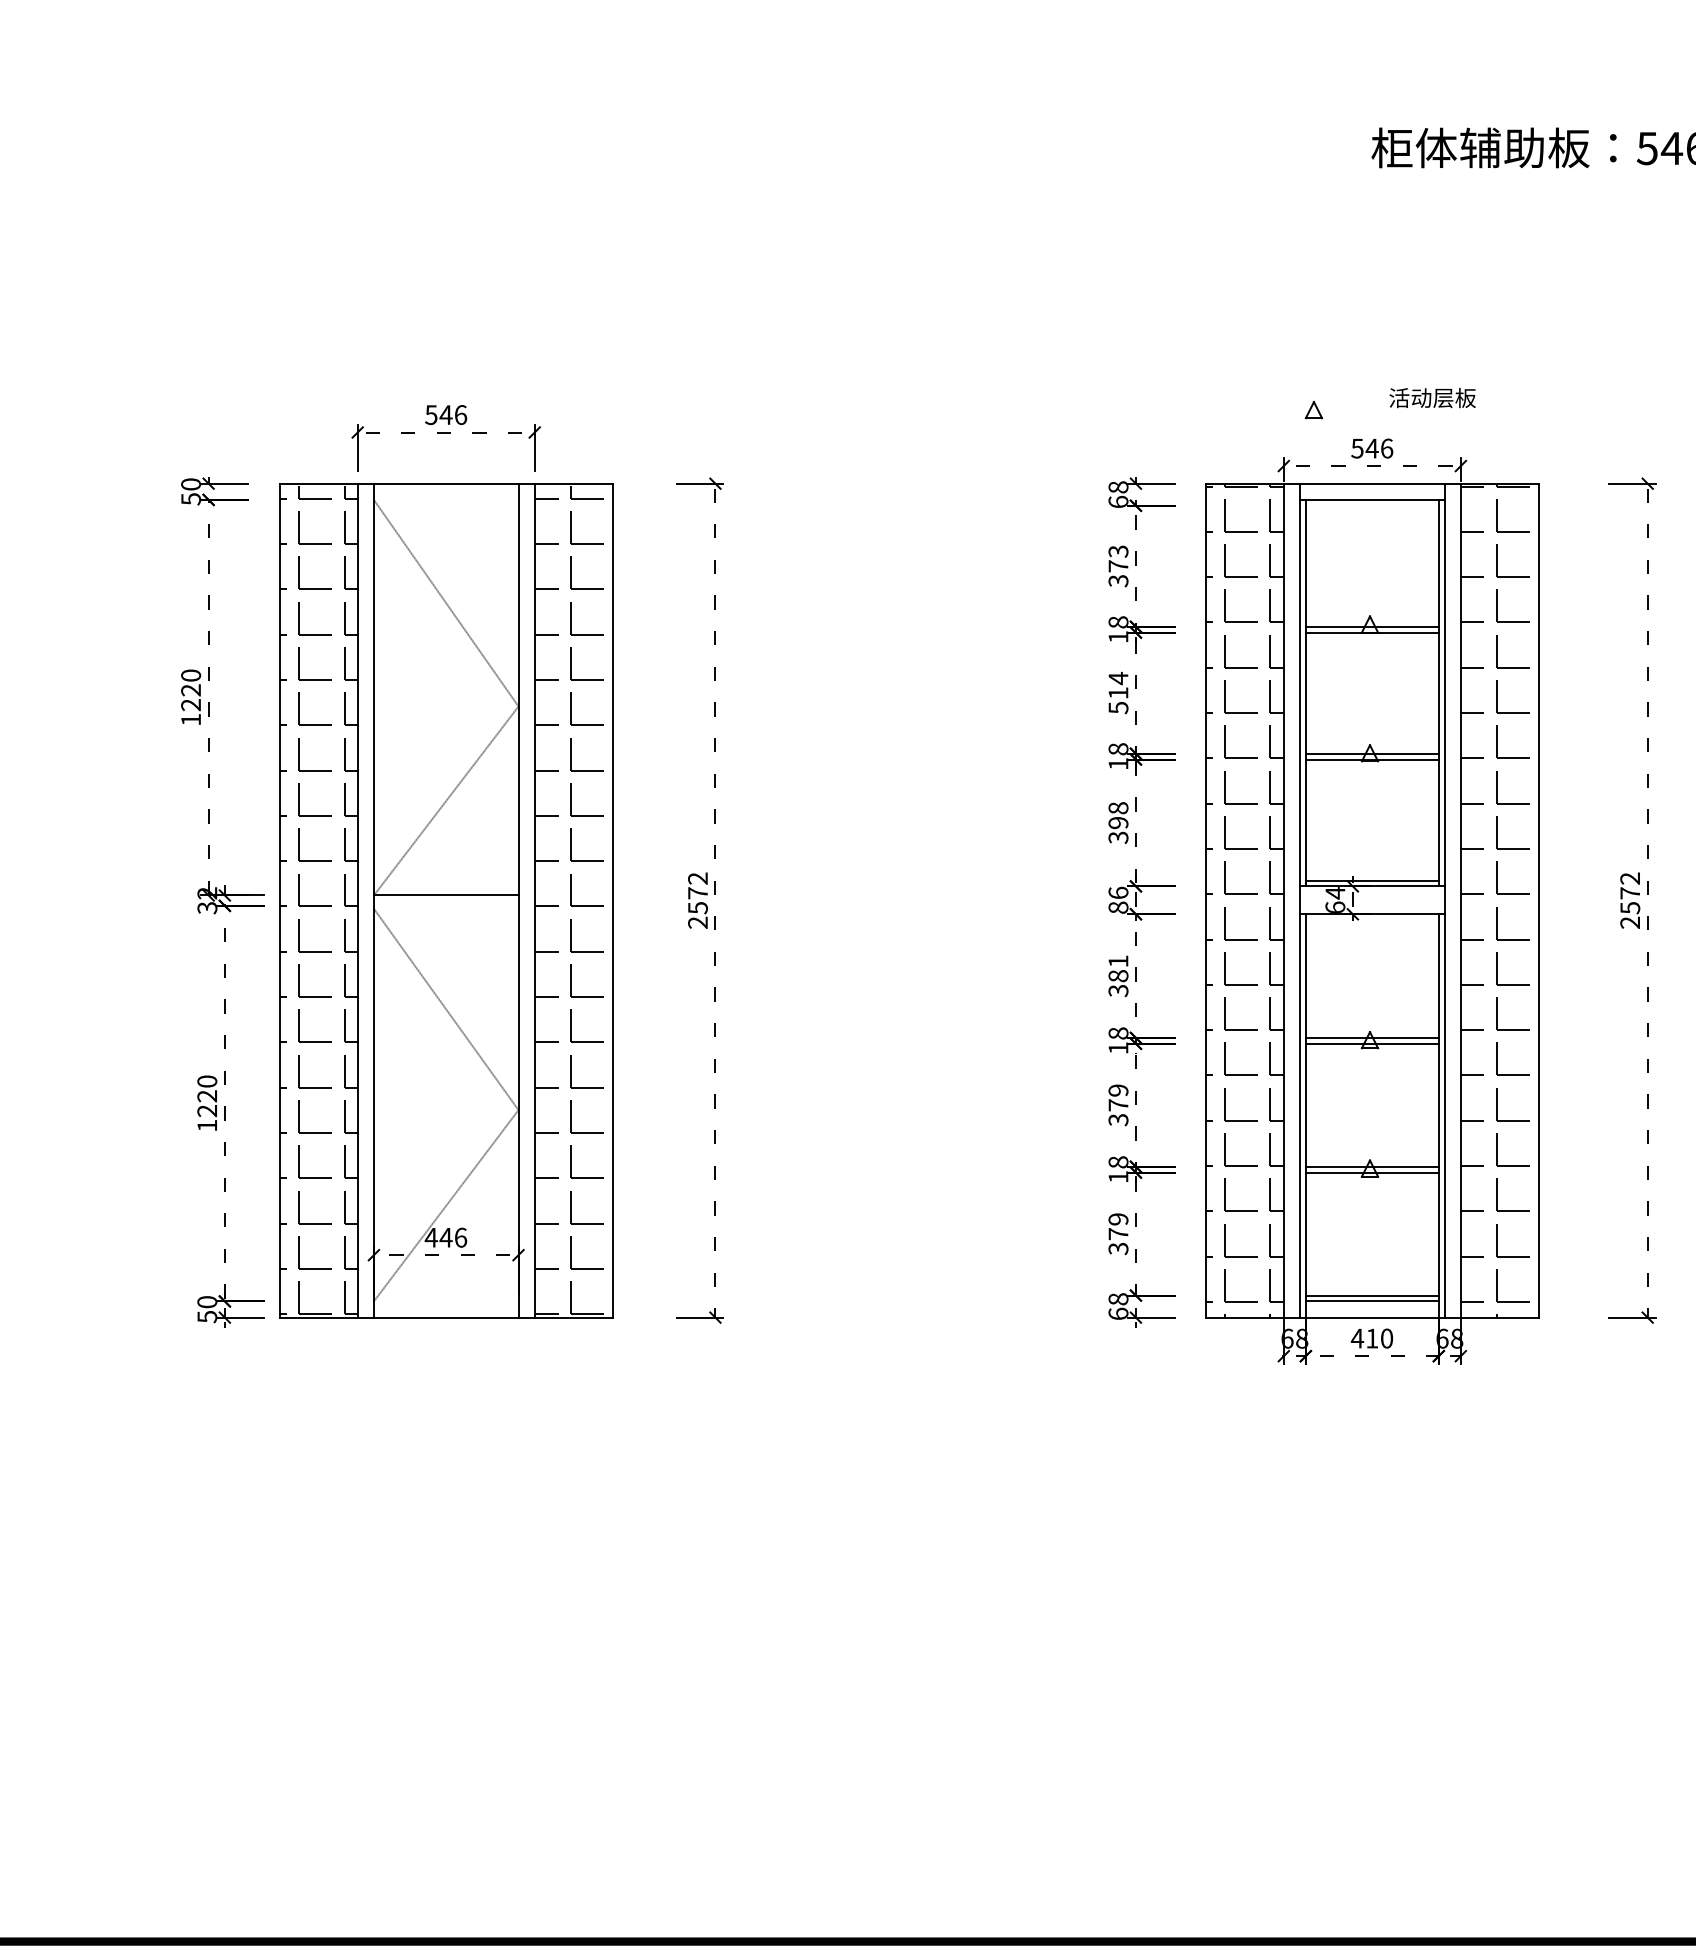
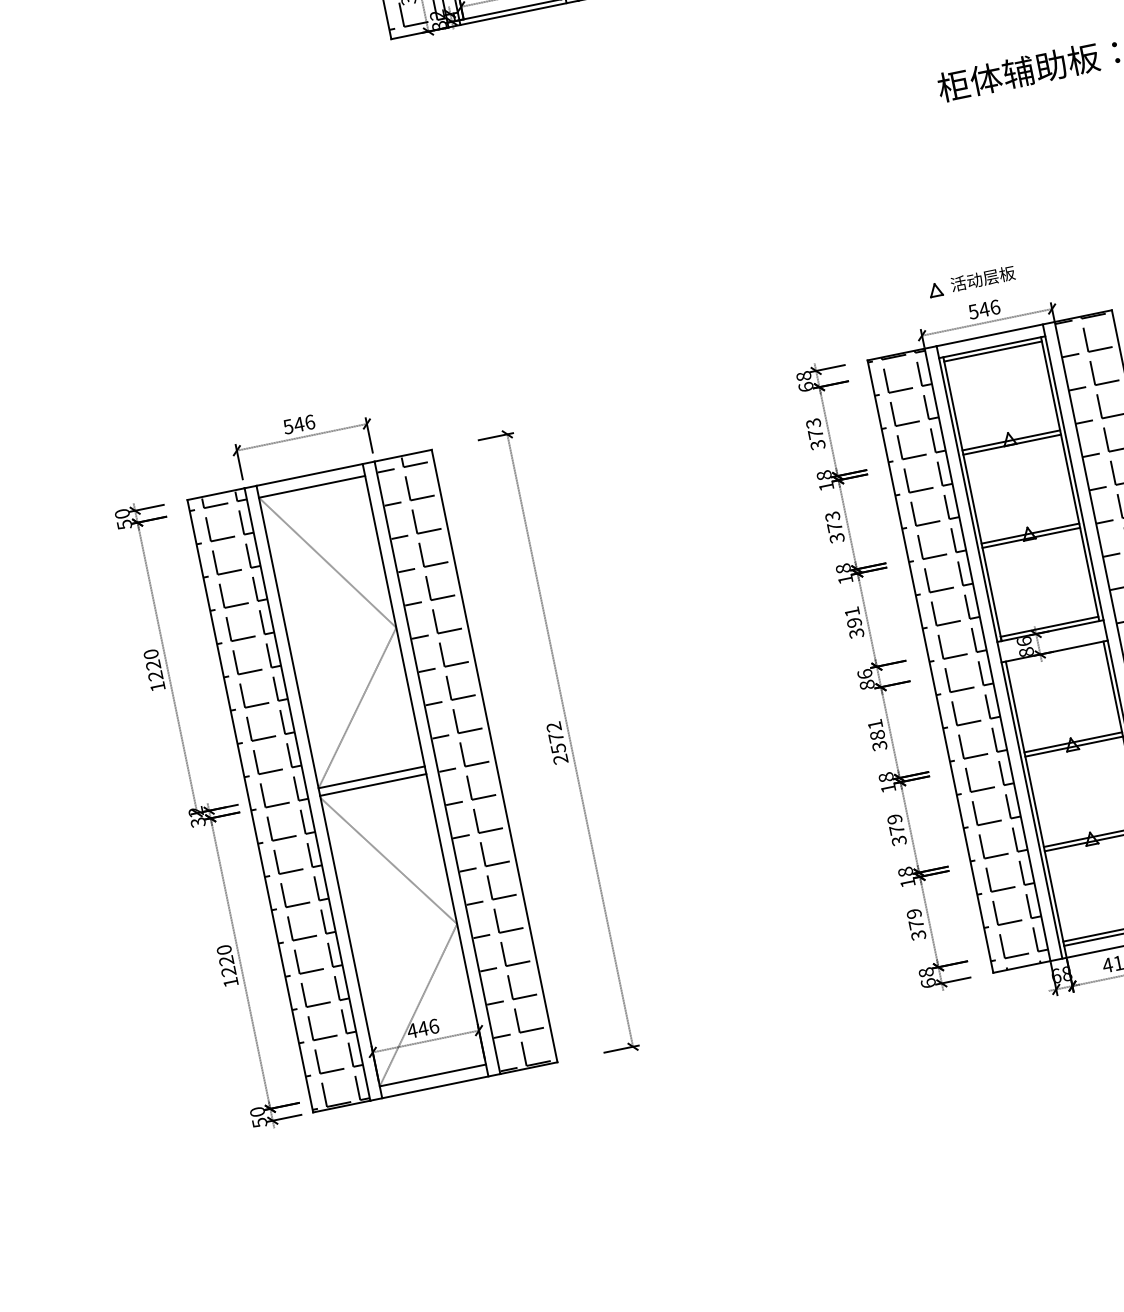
text: (1432, 397) -> (982, 278), moved
line: (445, 499) -> (311, 486), added
line: (1371, 505) -> (992, 351), added
text: (1118, 692) -> (834, 526), 514 -> 373
text: (1118, 808) -> (852, 612), 398 -> 391
text: (1335, 899) -> (1025, 646), 64 -> 86
line: (445, 905) -> (372, 784), added
line: (445, 1301) -> (432, 1075), added

